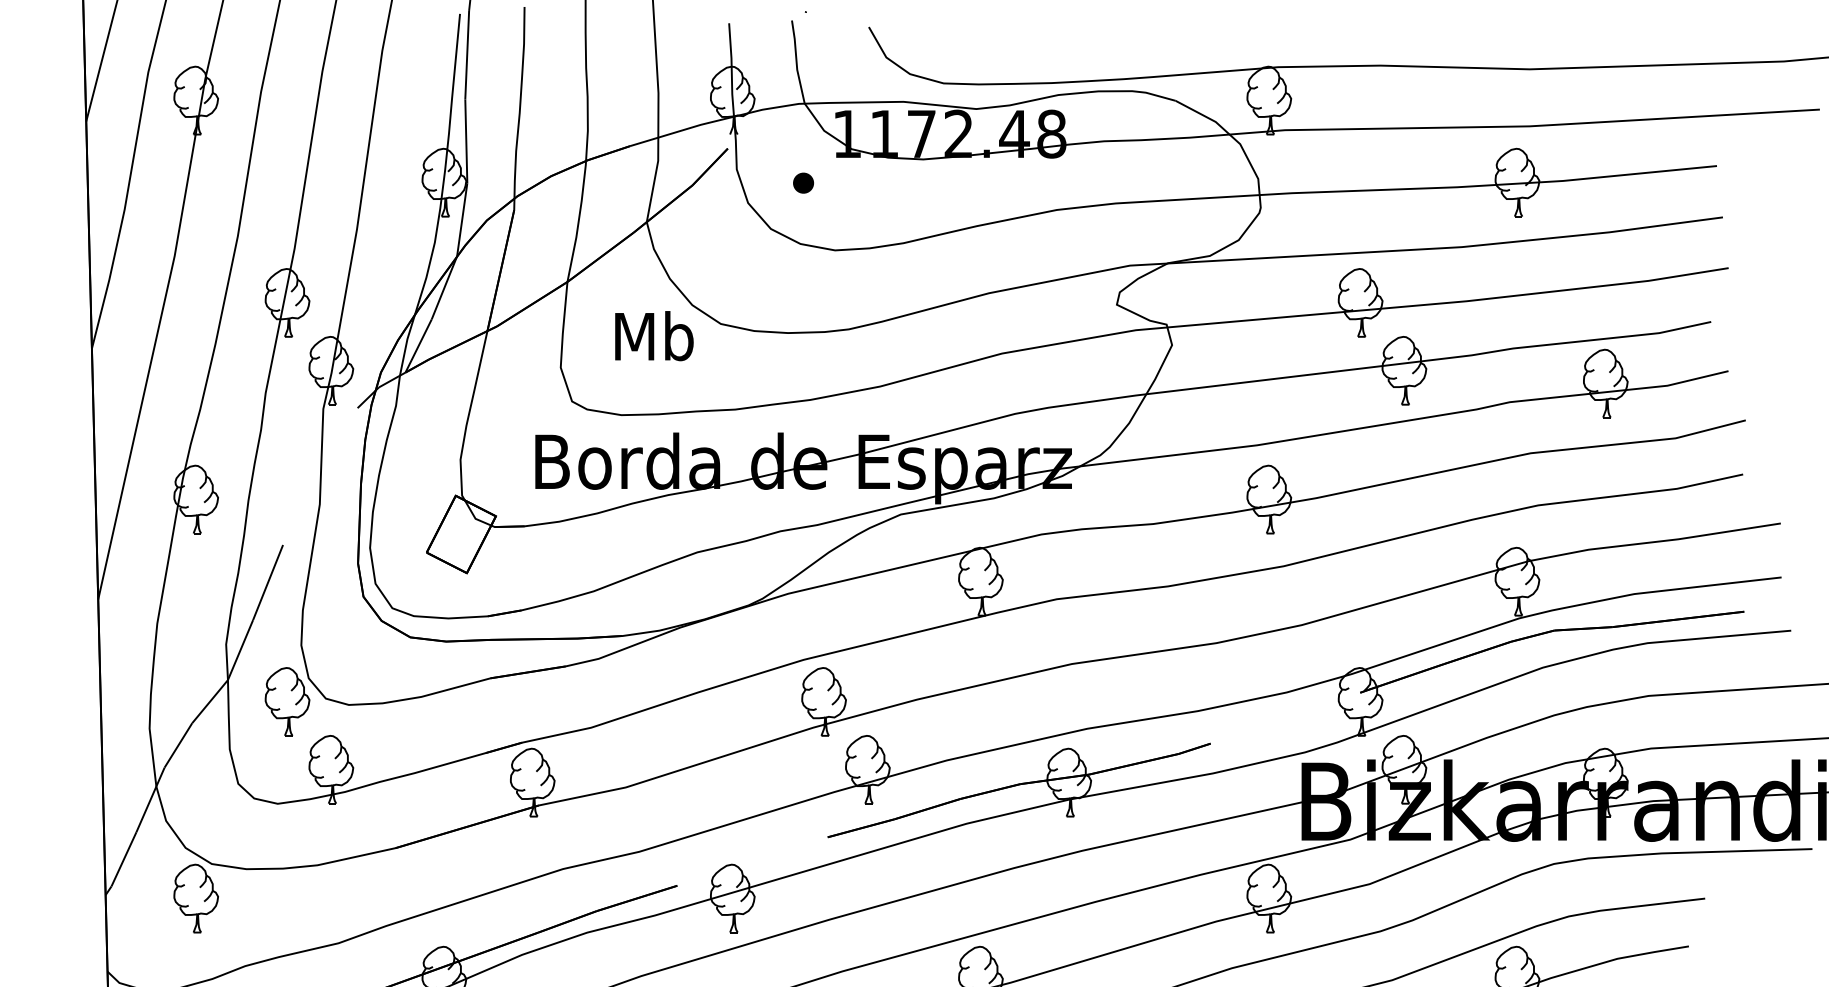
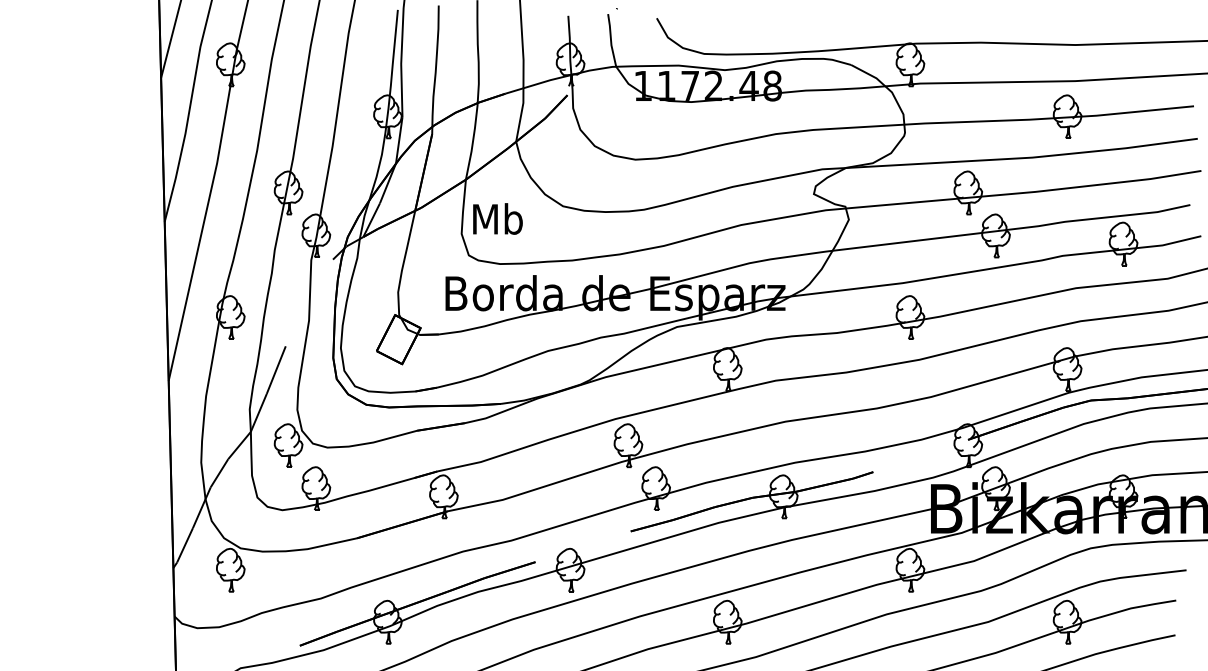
part: (802, 182) -> (614, 116), removed
text: (653, 335) -> (497, 218), moved

